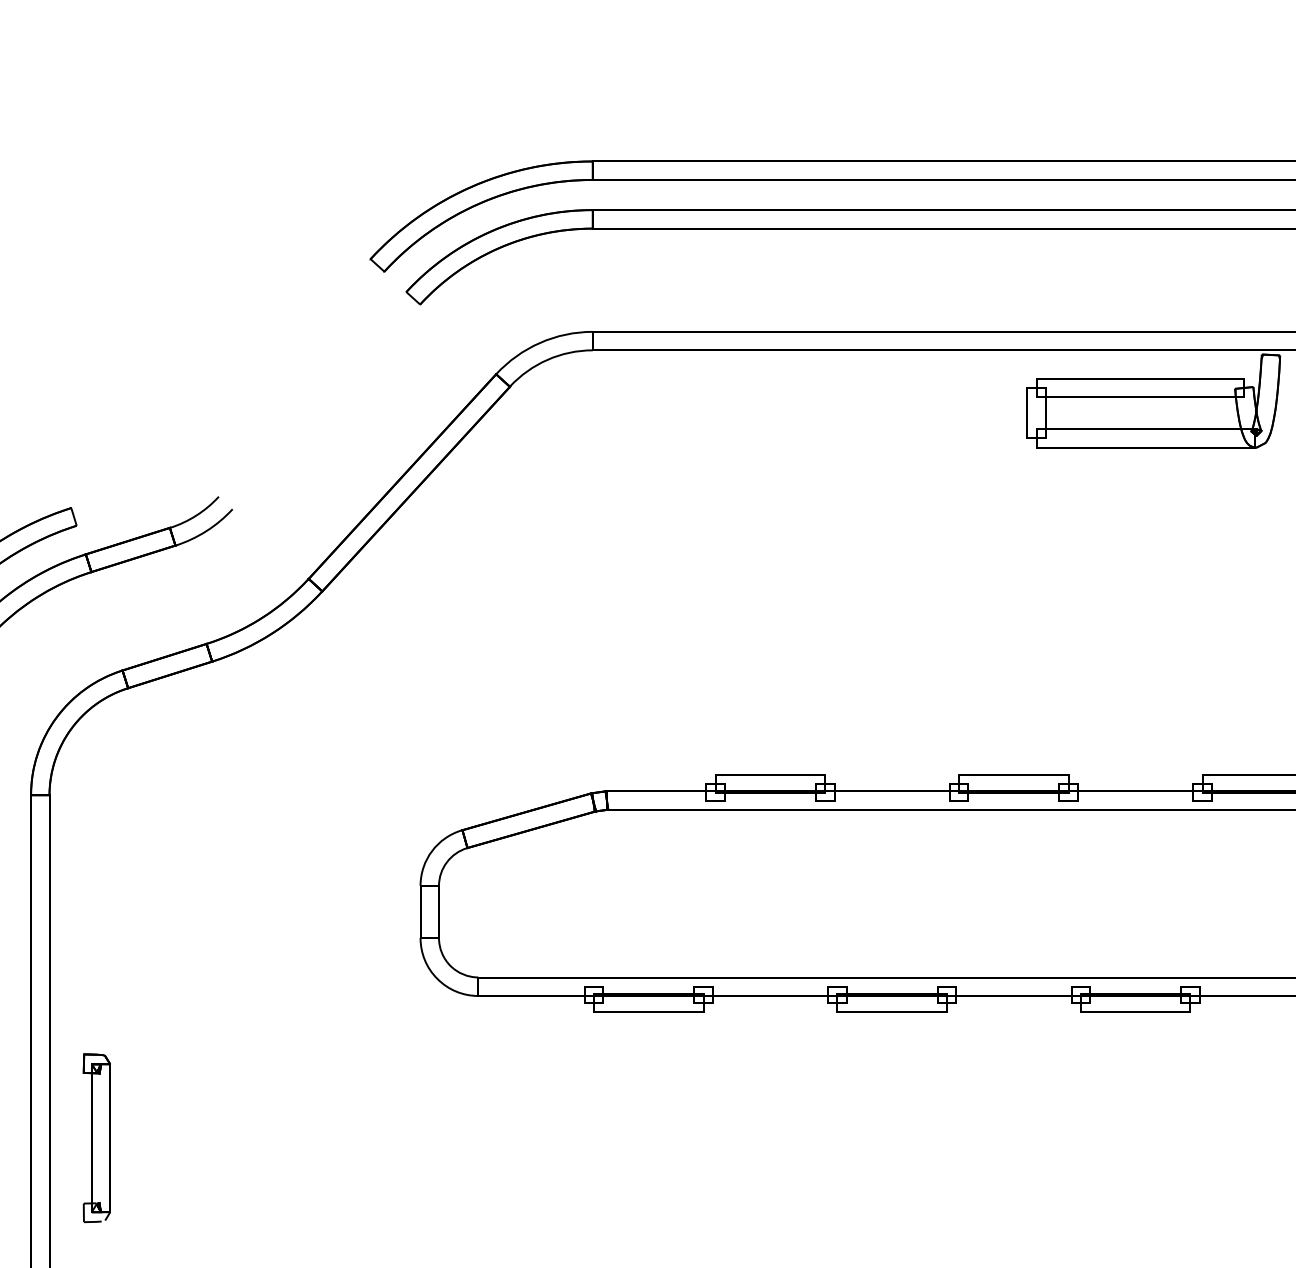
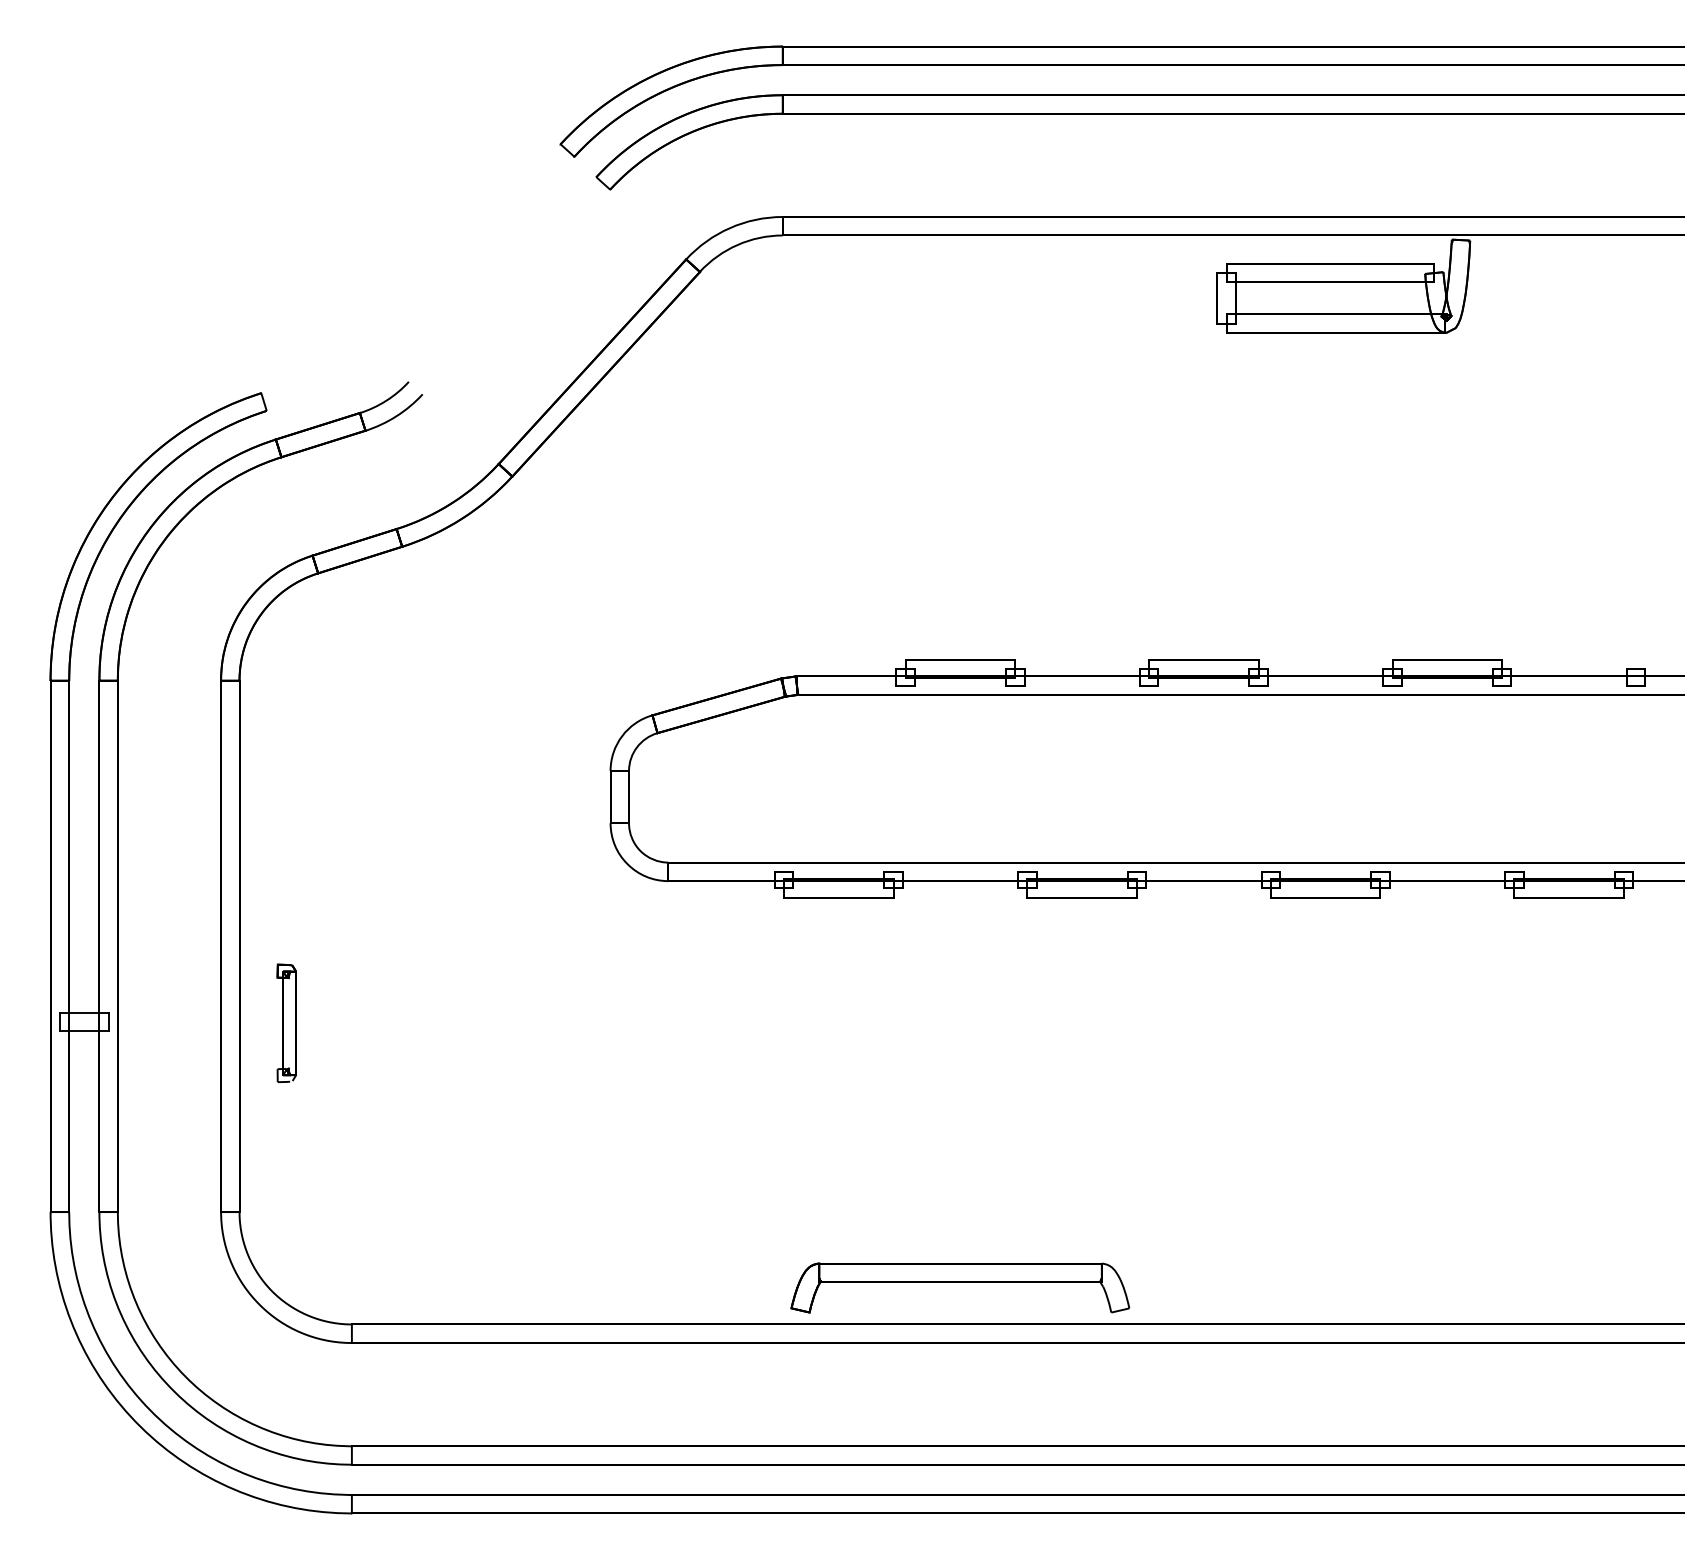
part: (96, 1138) -> (286, 1023), size x0.7

